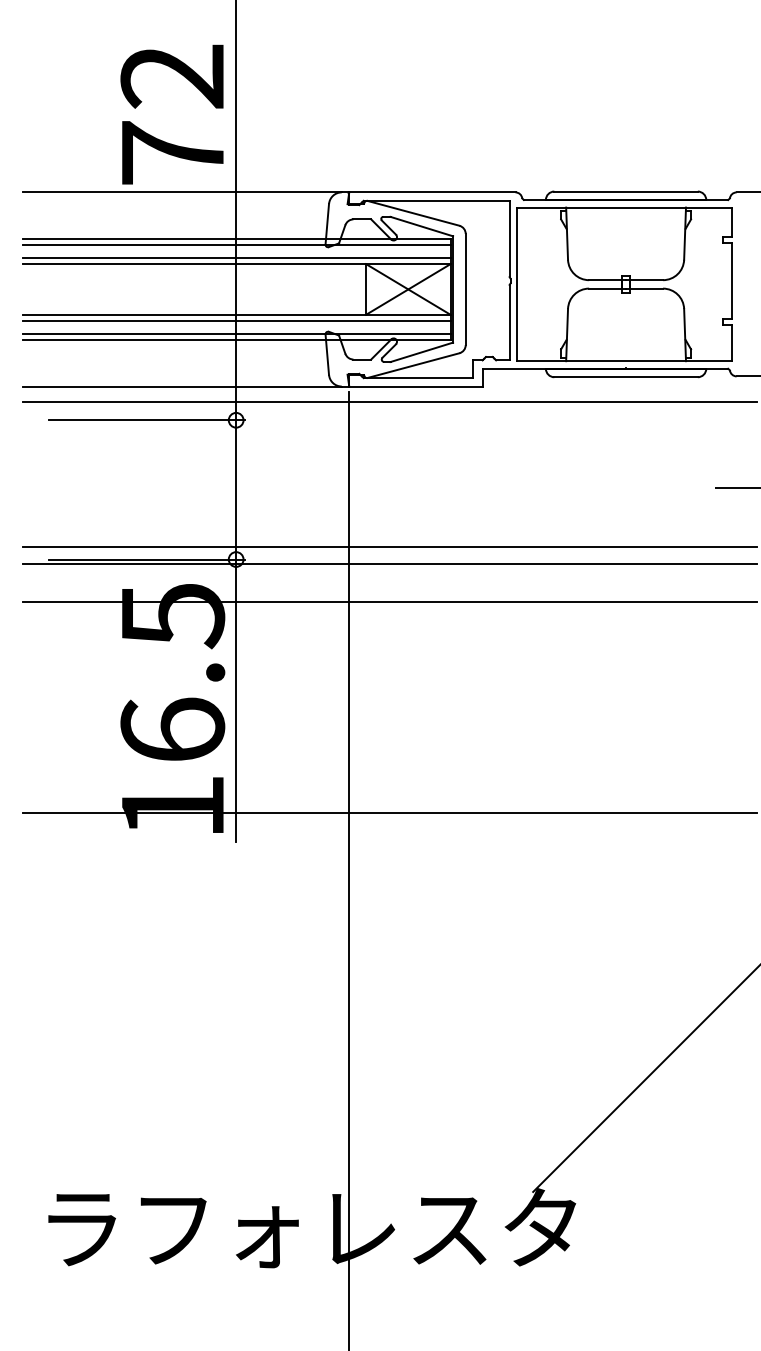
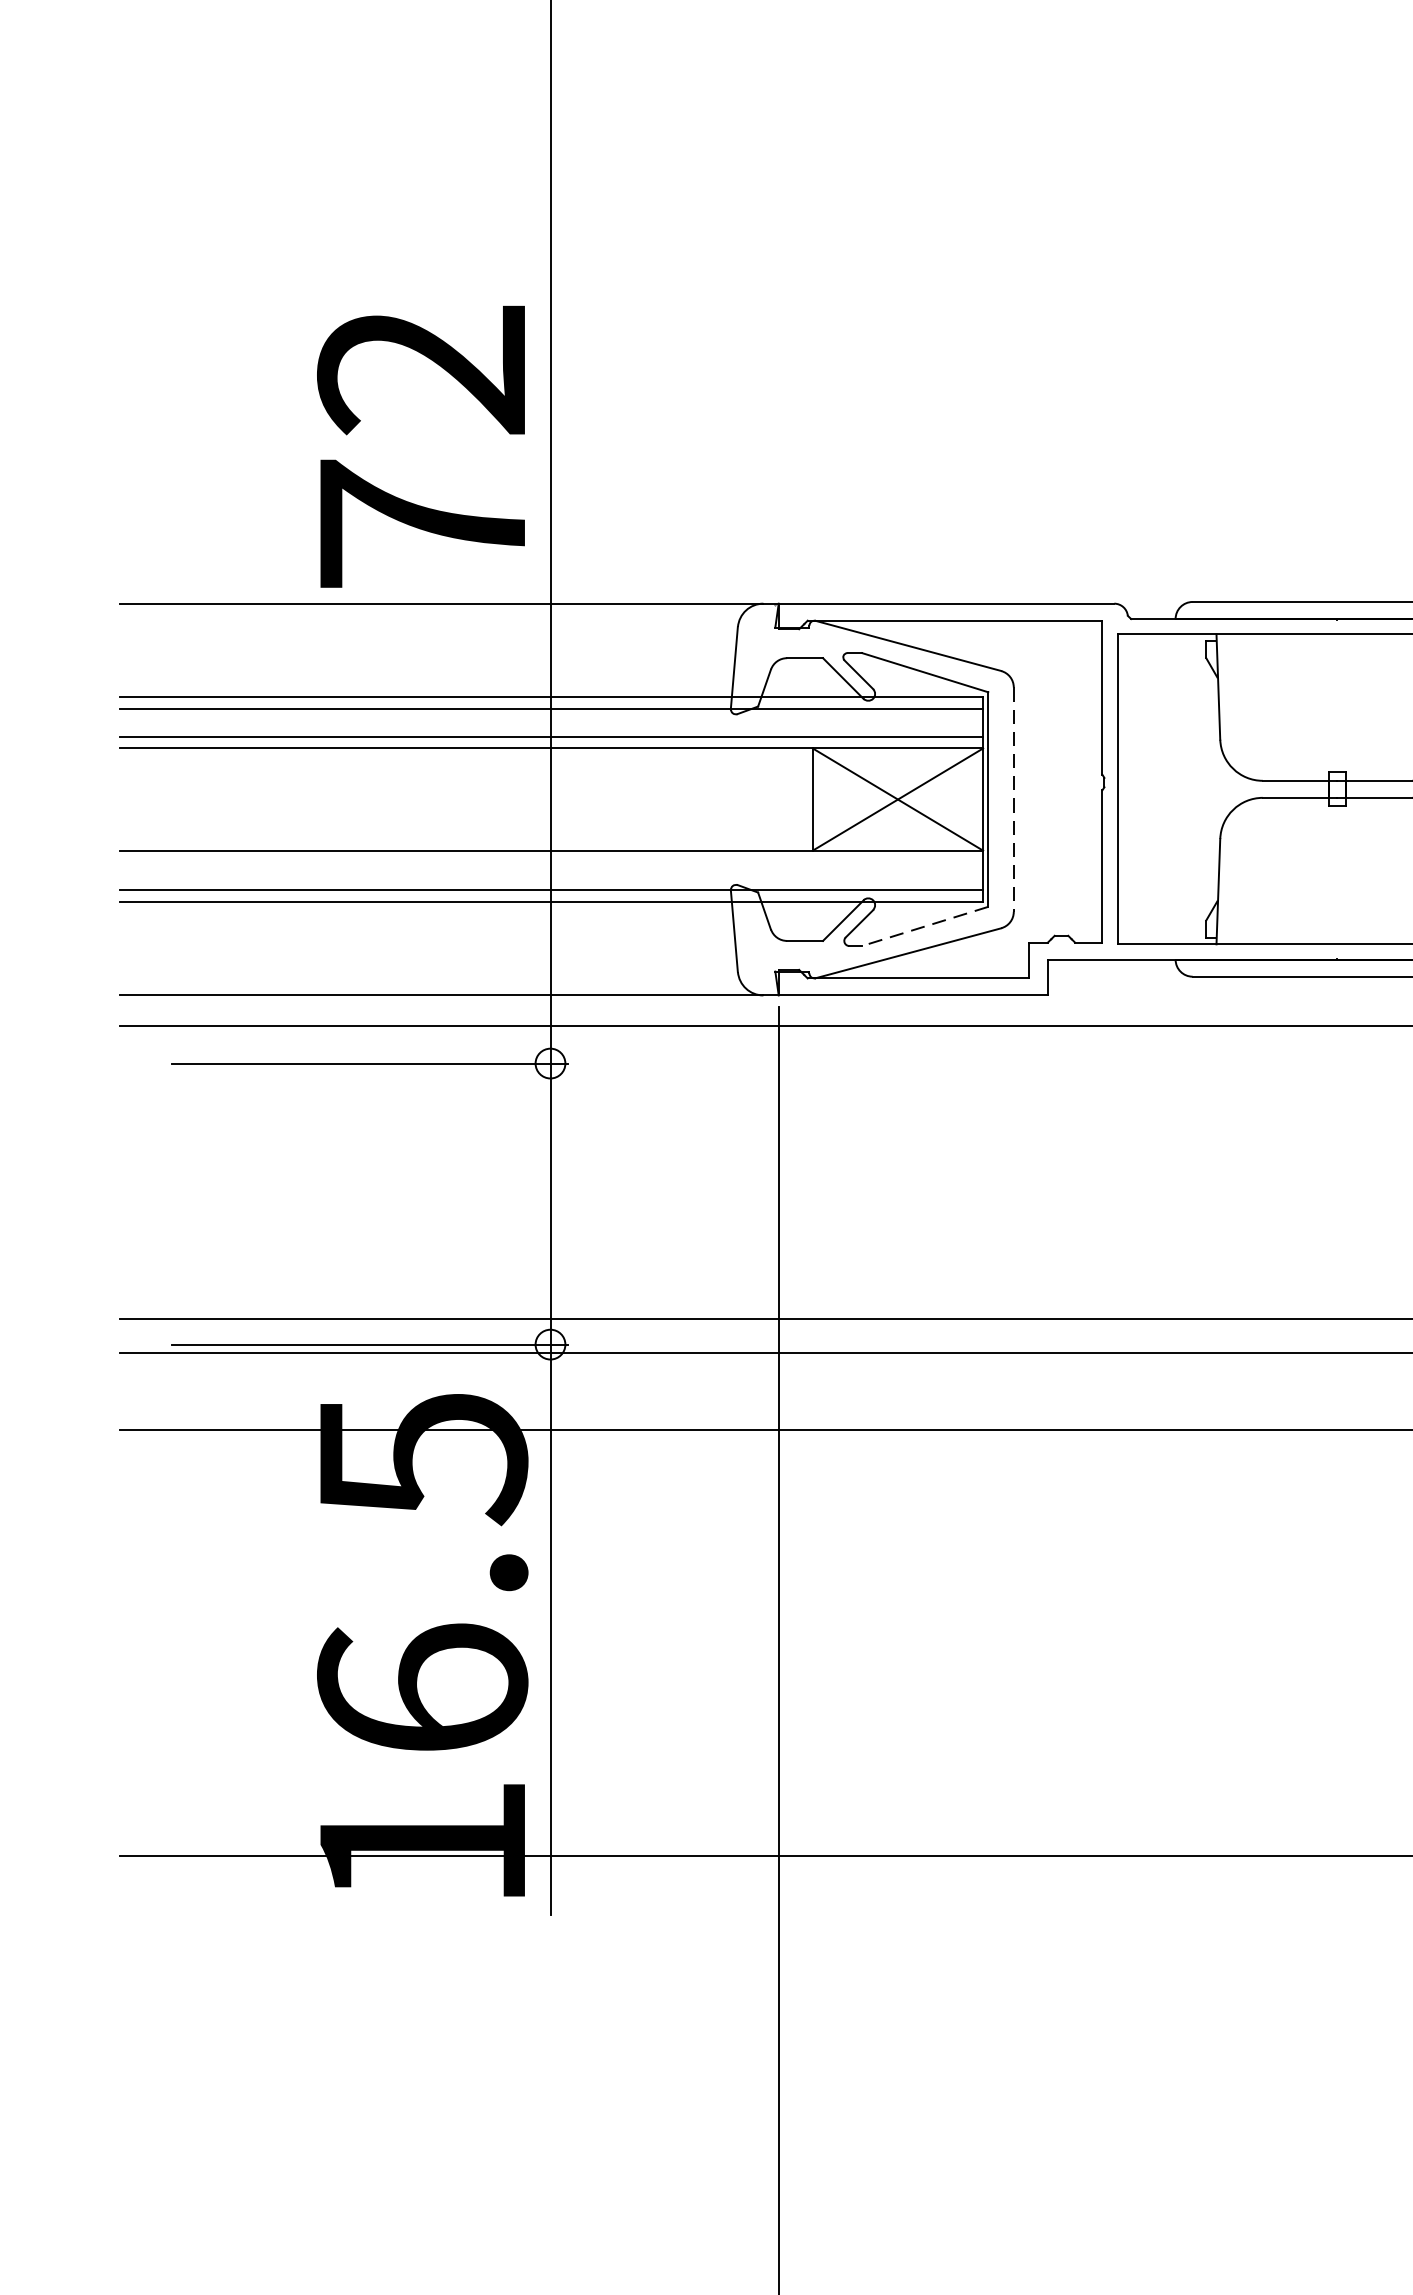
line: (465, 289) -> (1013, 799), solid -> dashed
line: (236, 320) -> (551, 862), removed
line: (421, 352) -> (924, 926), solid -> dashed

